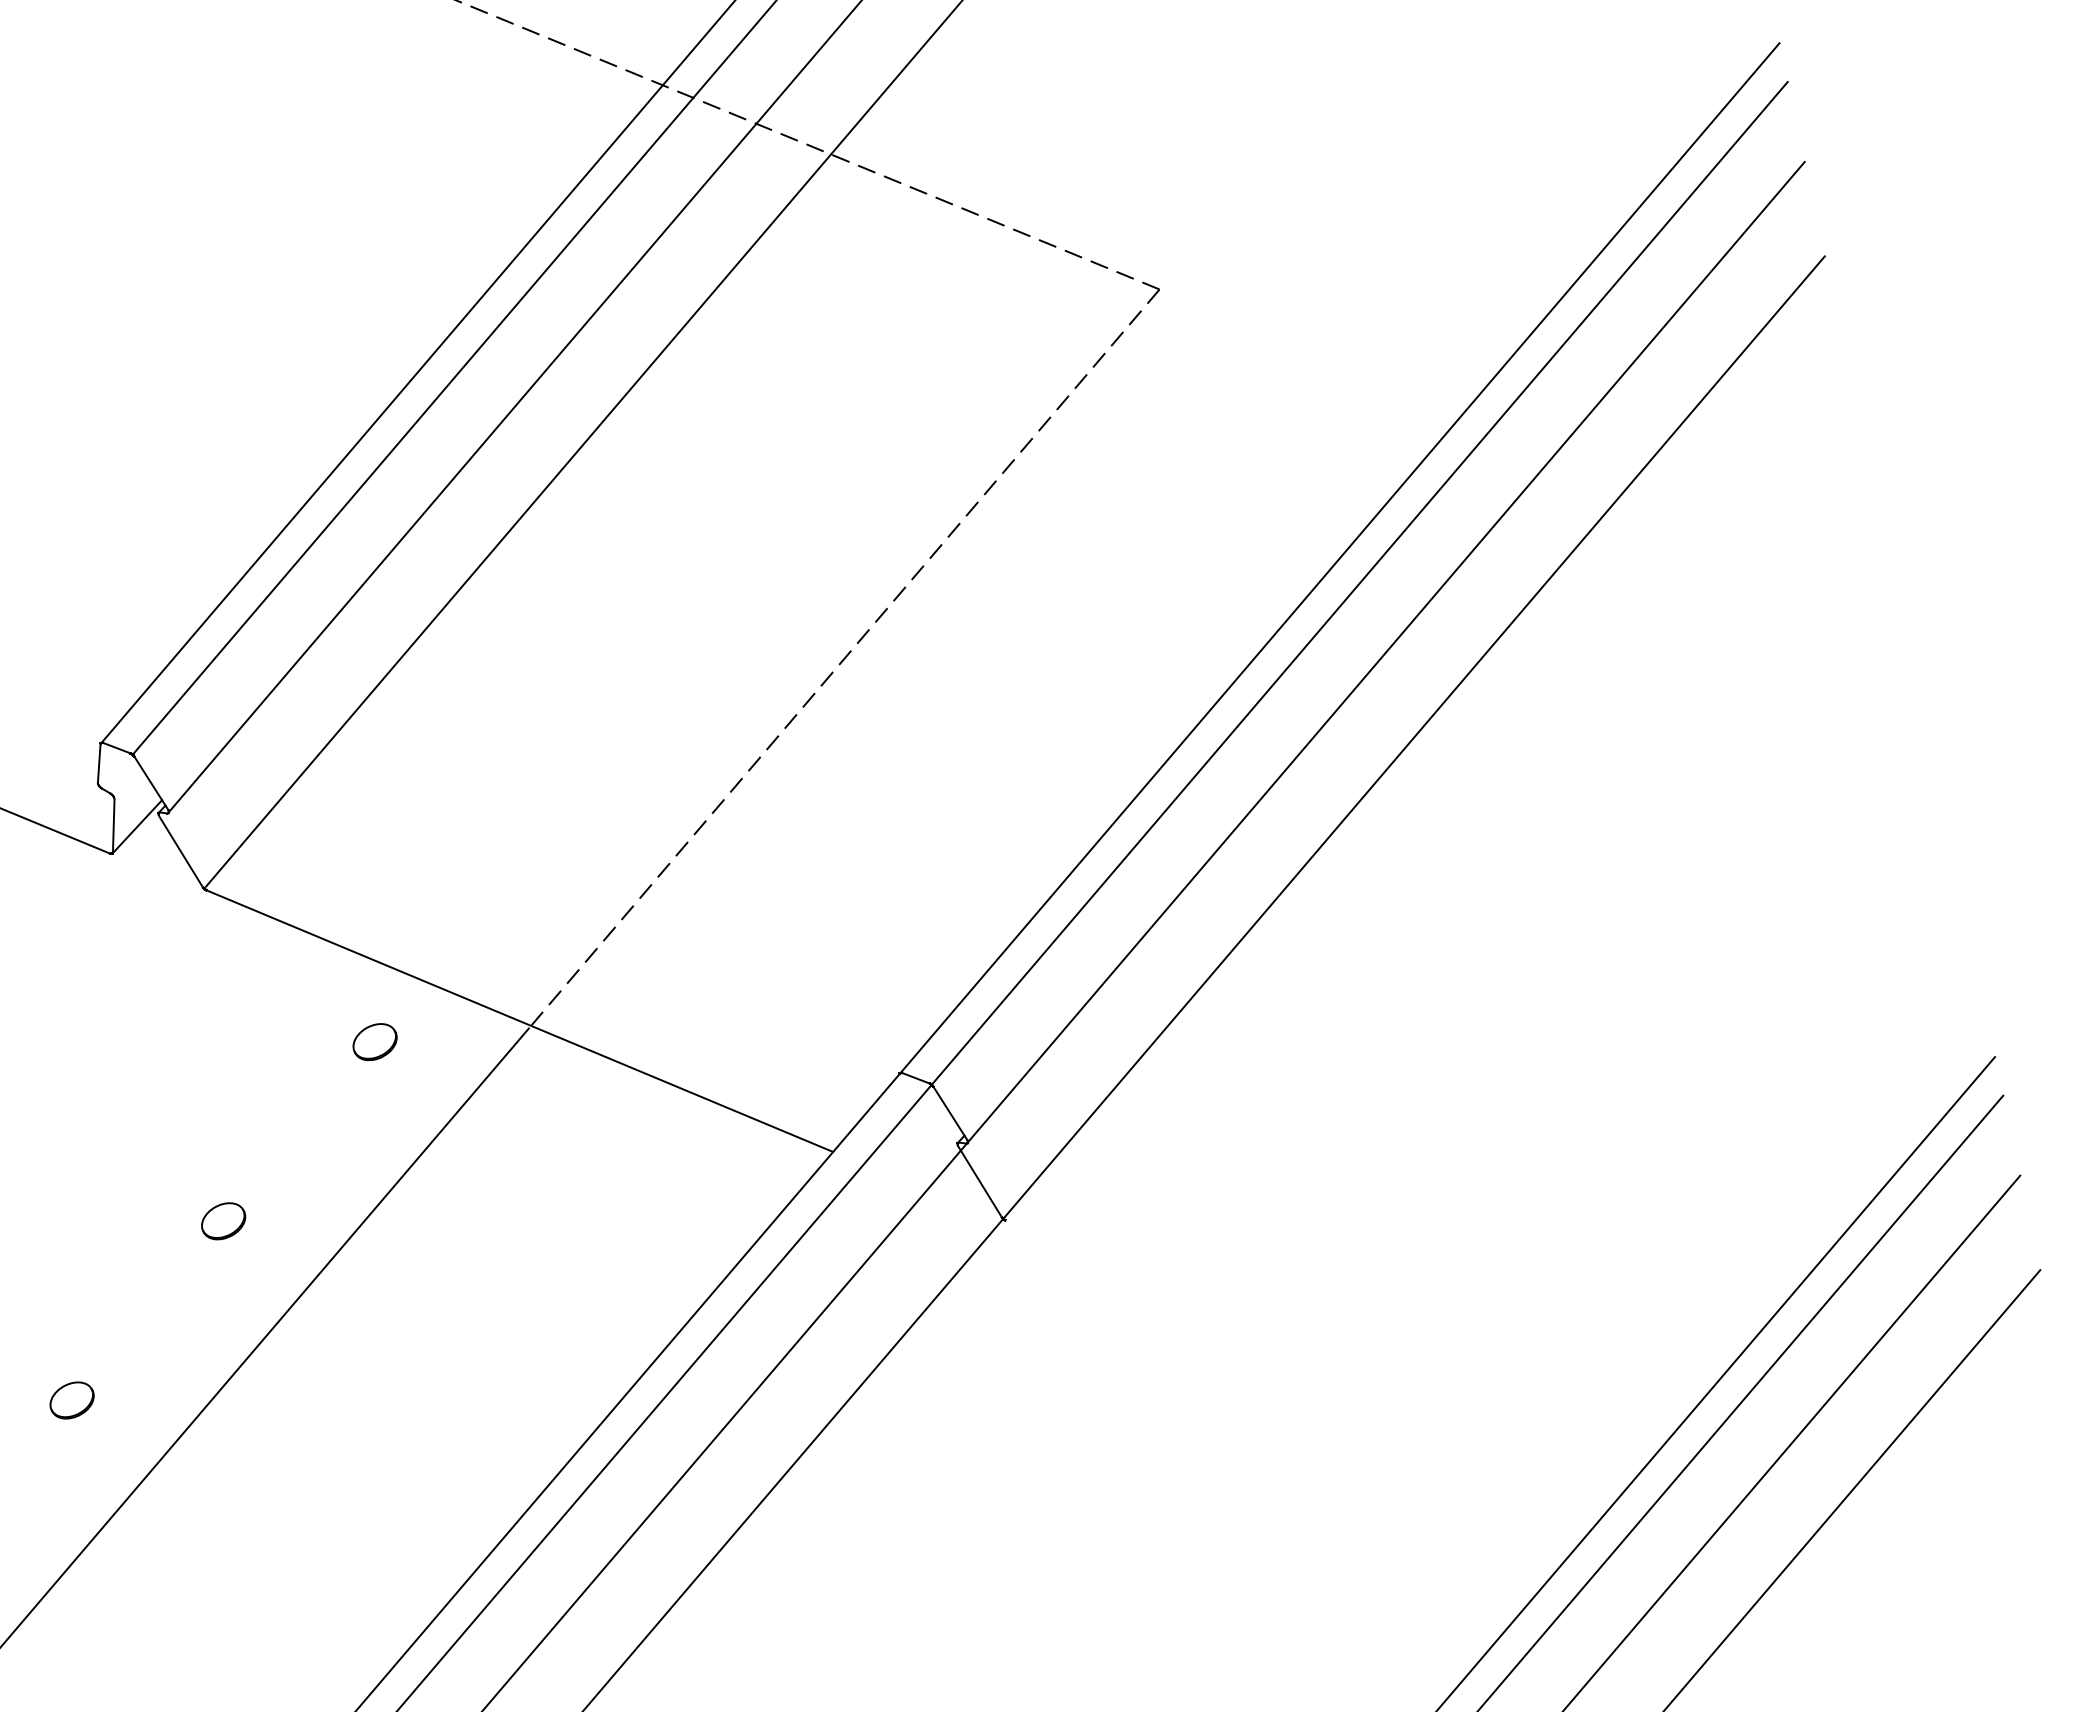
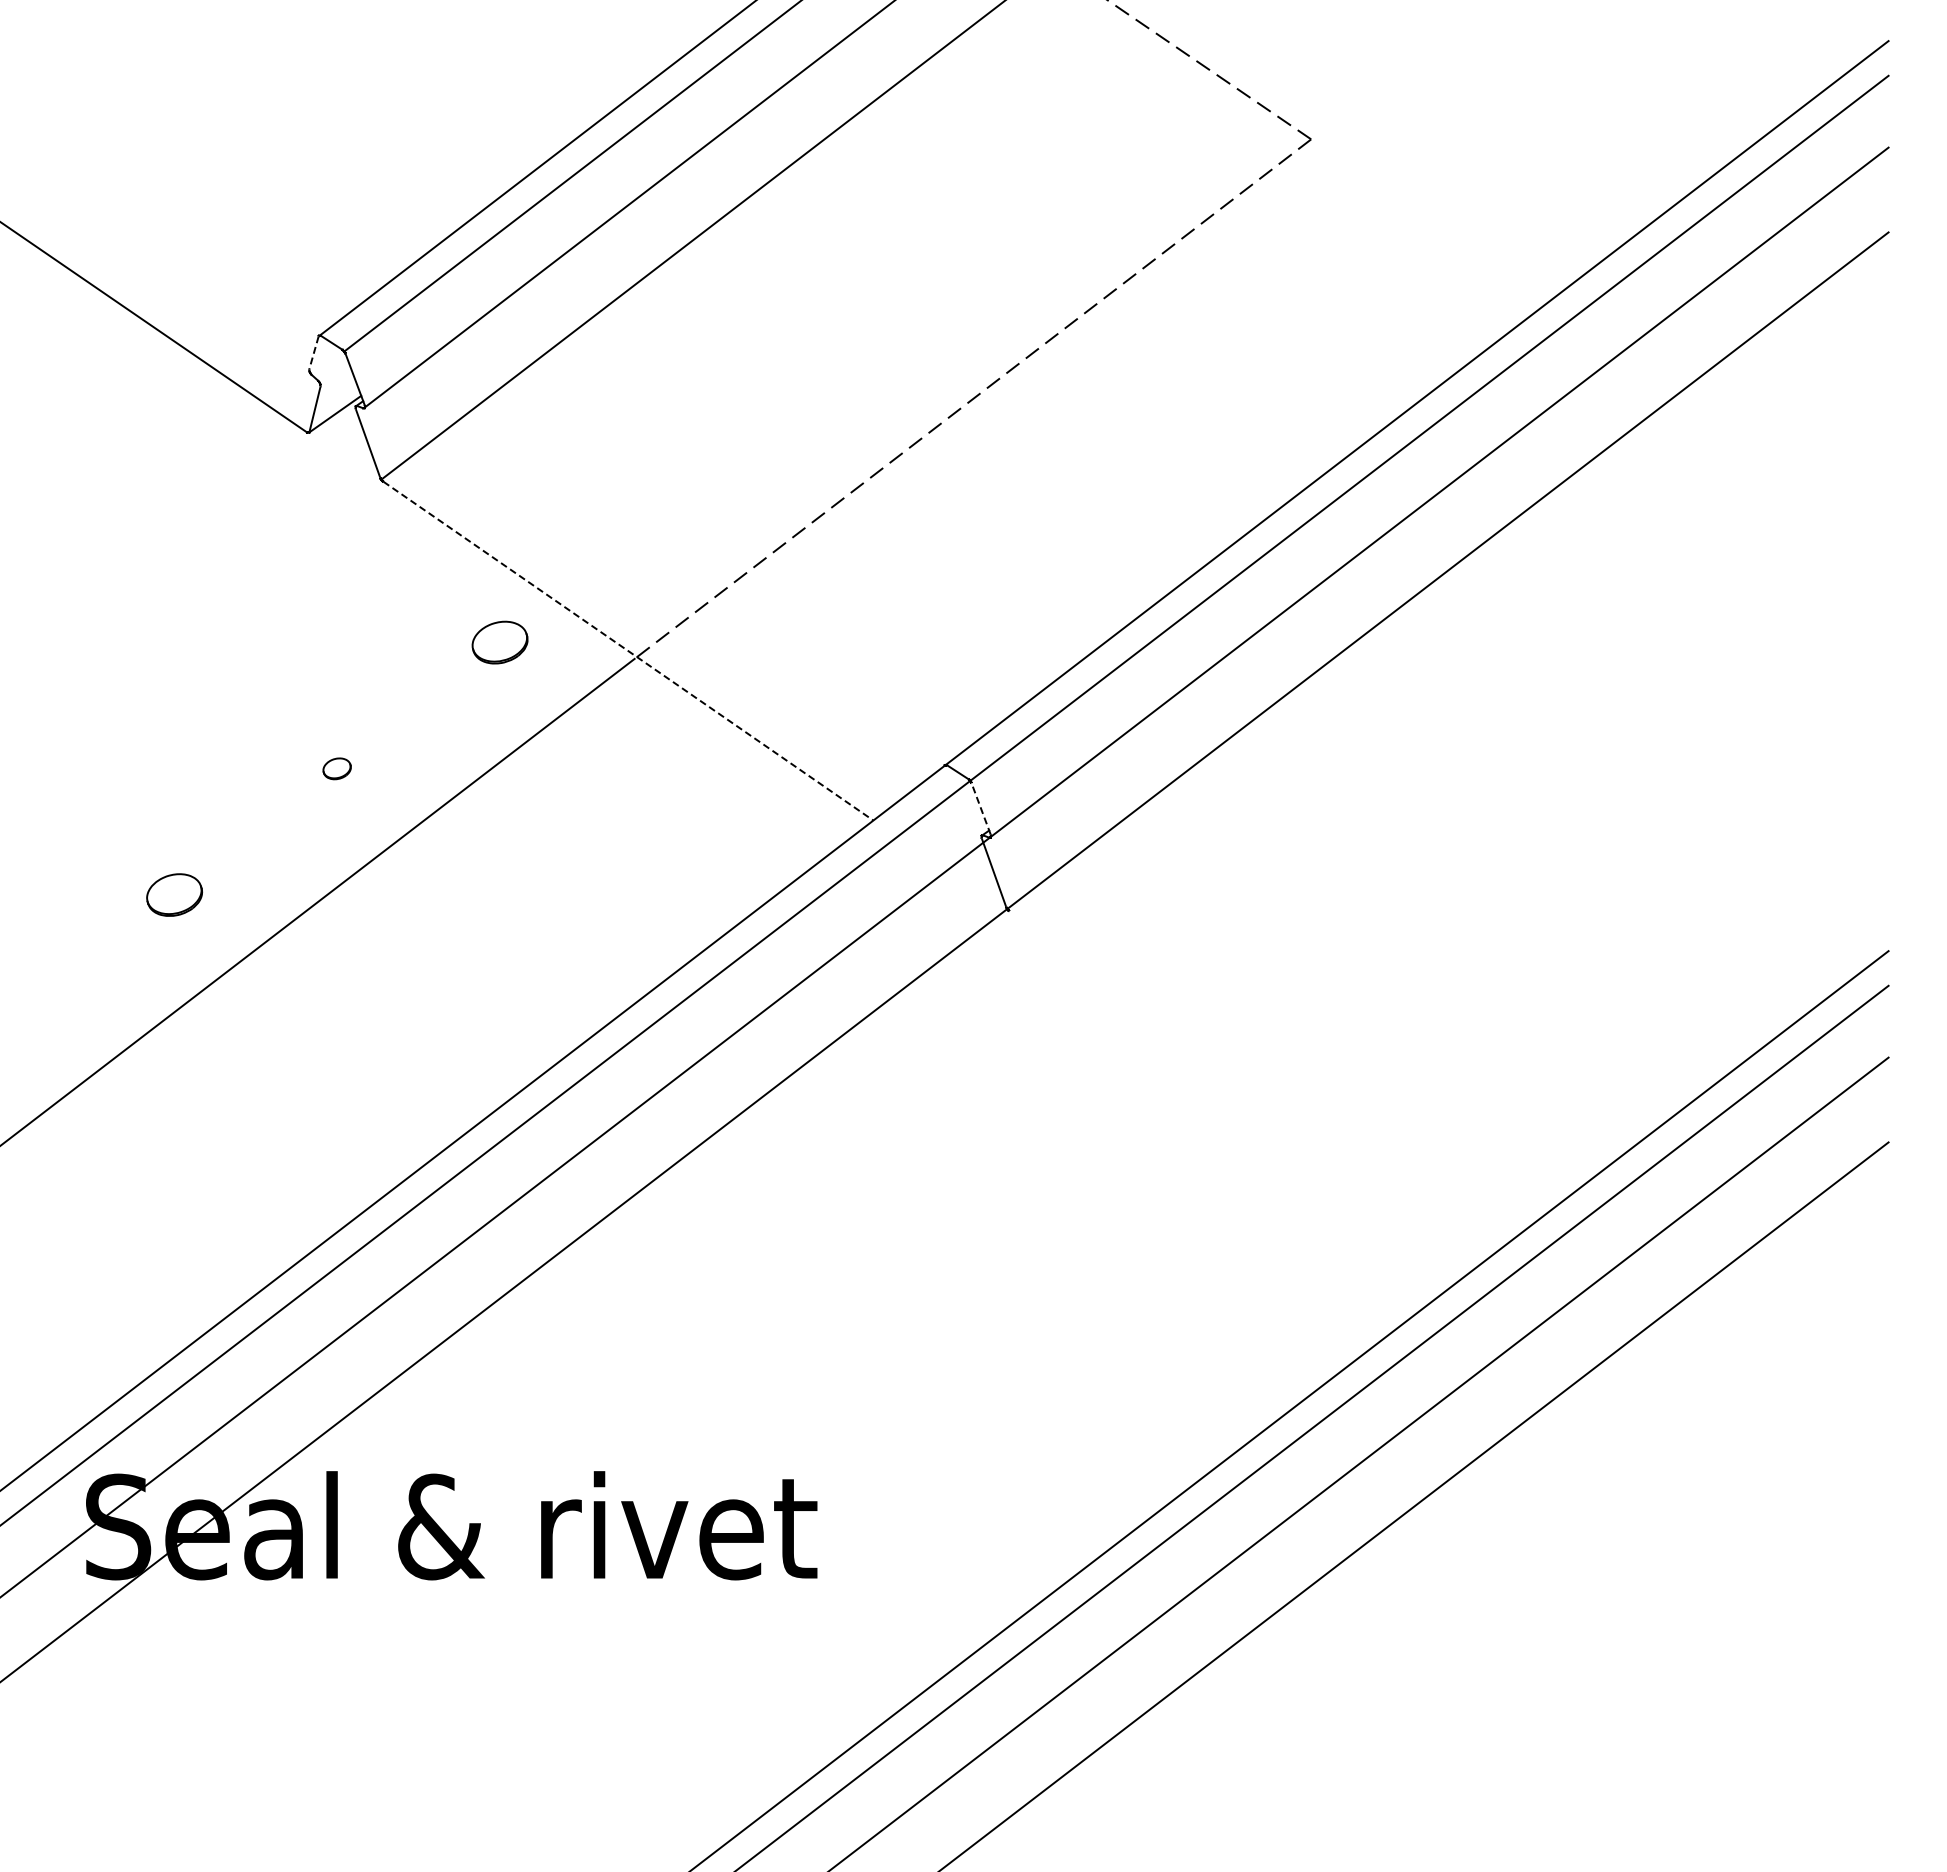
line: (98, 764) -> (313, 353), solid -> dashed
line: (520, 1021) -> (628, 651), solid -> dashed
part: (374, 1042) -> (499, 642), size x1.4
line: (949, 1113) -> (980, 808), solid -> dashed
part: (222, 1221) -> (336, 768), size x0.7
part: (70, 1400) -> (173, 894), size x1.4

